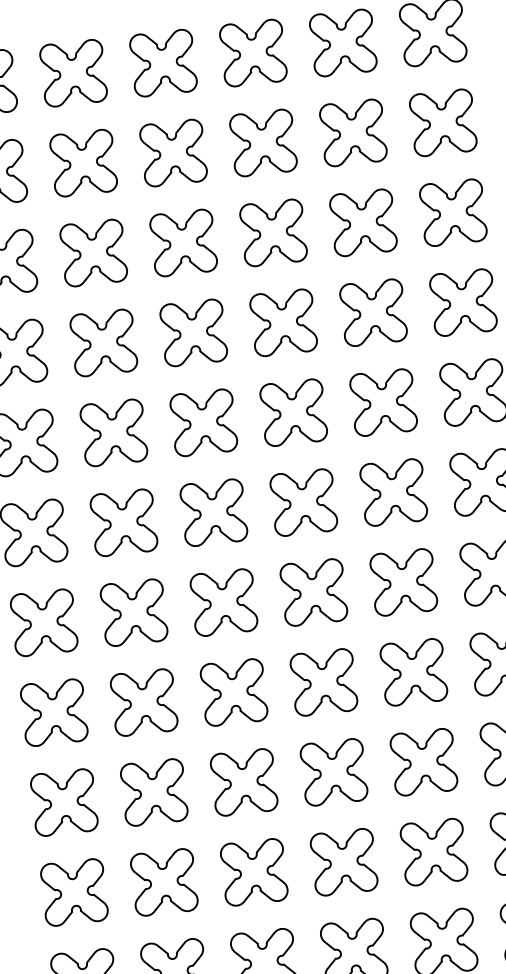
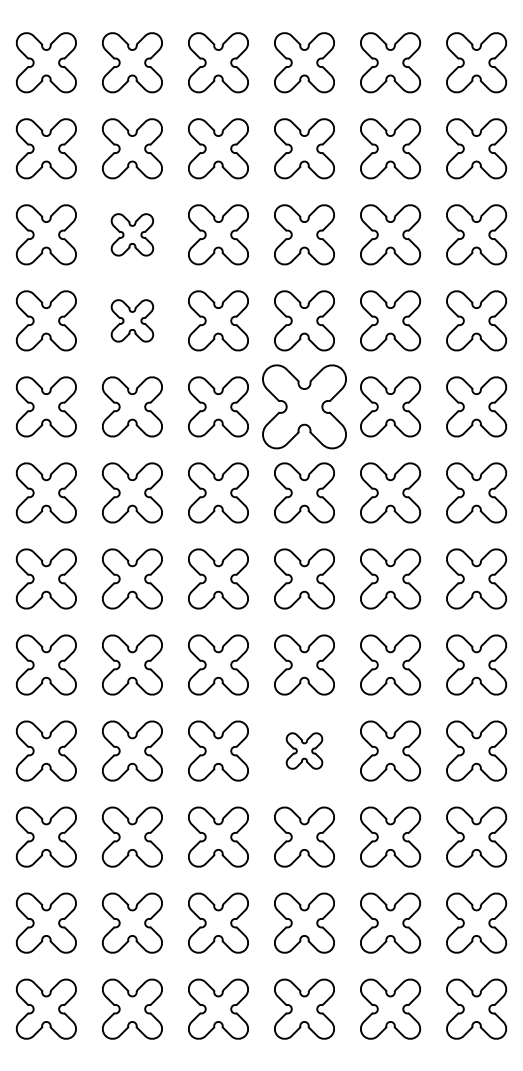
part: (93, 252) -> (132, 234), size x0.7
part: (103, 342) -> (132, 320), size x0.7
part: (293, 412) -> (304, 406), size x1.4
part: (333, 771) -> (304, 750), size x0.6

